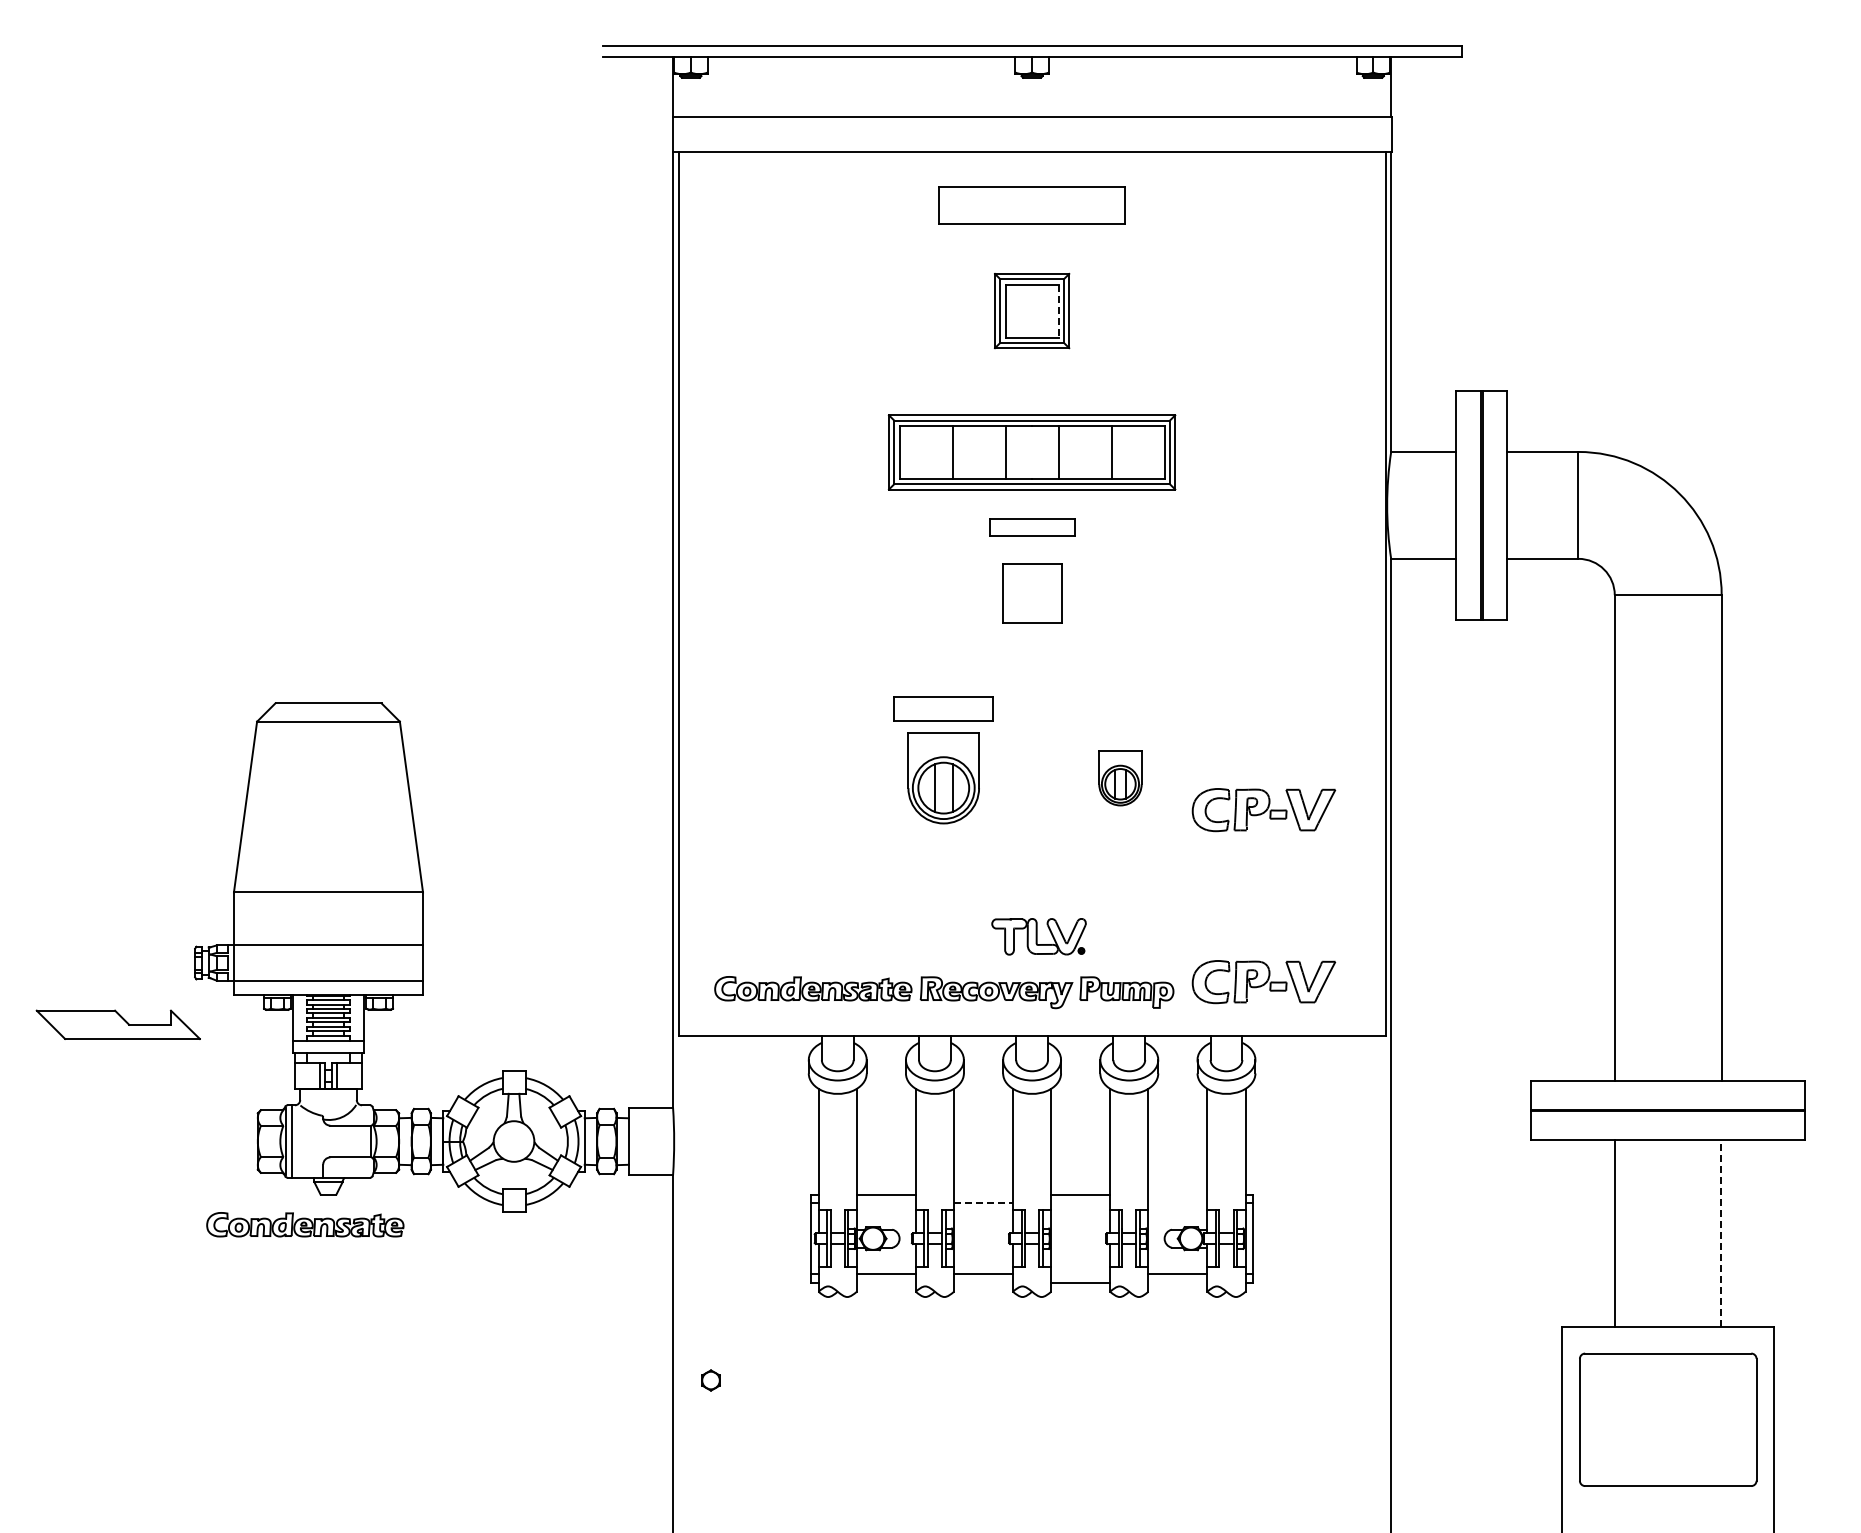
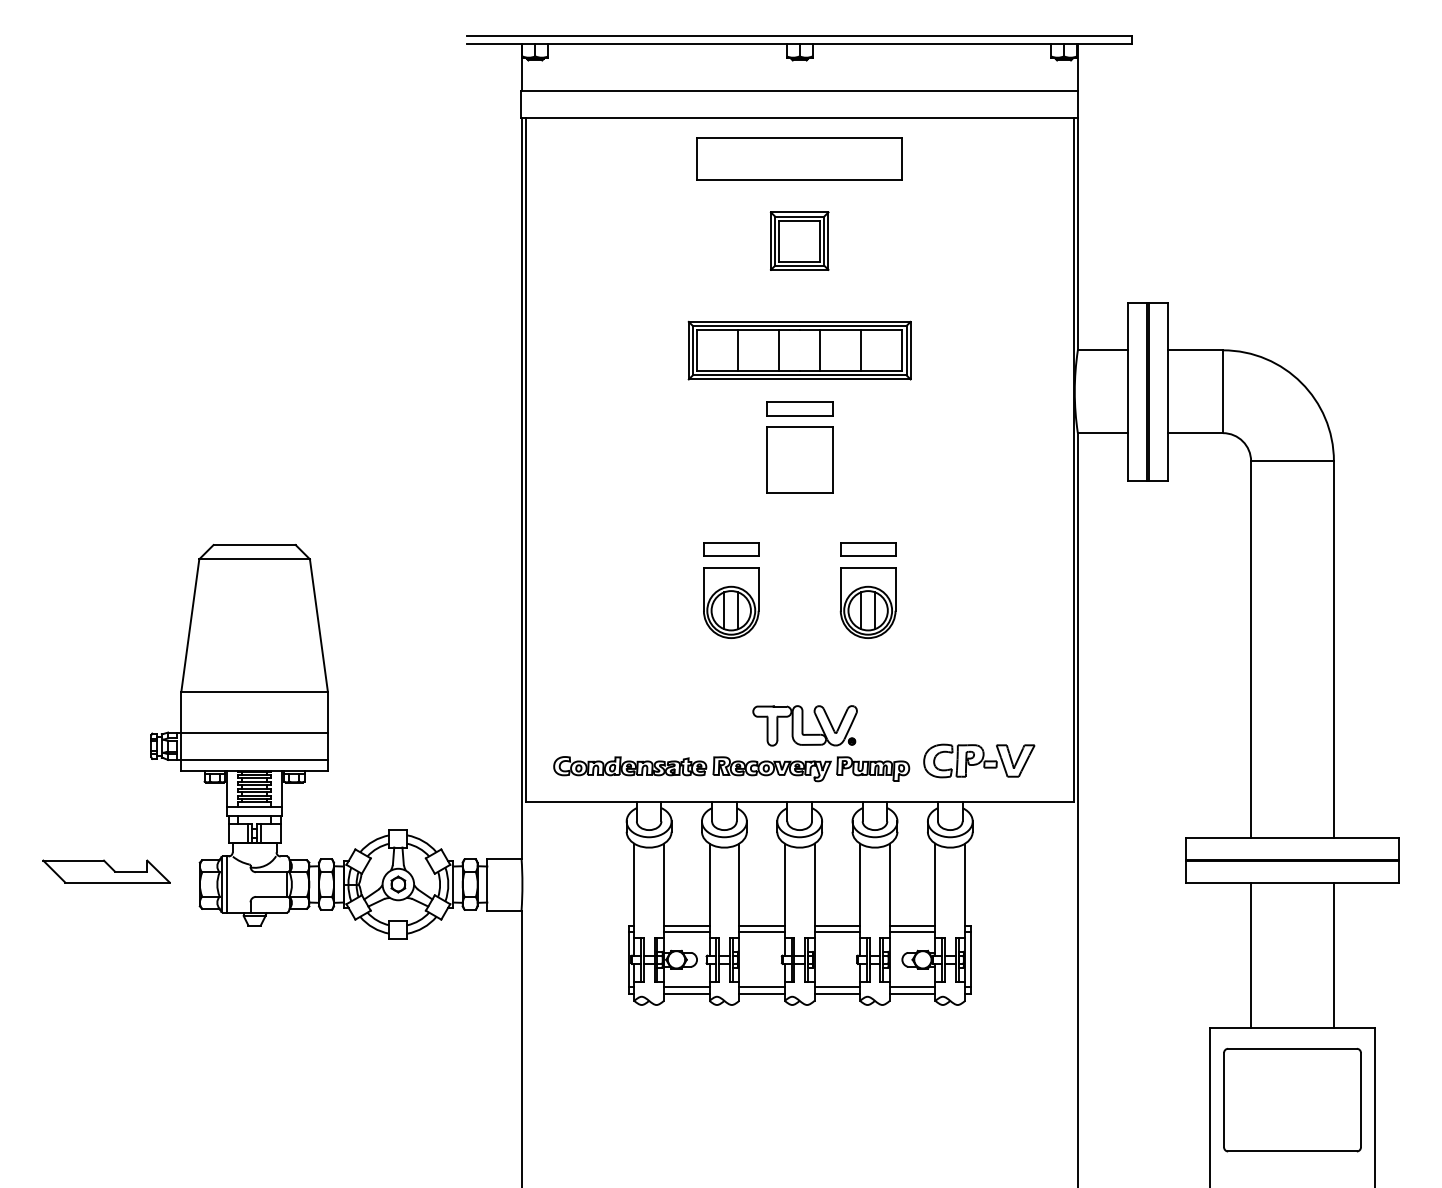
part: (1032, 205) -> (800, 159), size x1.43
line: (1058, 311) -> (820, 241), dashed -> solid
part: (1032, 593) -> (800, 459), size x1.43
part: (943, 708) -> (731, 549), size x0.71
part: (1120, 708) -> (868, 549), added
part: (1120, 778) -> (868, 603), size x1.67
part: (1263, 810) -> (978, 628), removed
part: (1038, 936) -> (804, 725), size x1.43
part: (117, 1024) -> (105, 871), moved
line: (983, 1194) -> (762, 925), added
line: (1177, 1194) -> (912, 925), added
line: (885, 1203) -> (686, 932), added
line: (984, 1203) -> (762, 932), dashed -> solid
line: (1080, 1203) -> (837, 932), added
line: (1177, 1203) -> (912, 932), added
part: (305, 1224) -> (236, 948), removed
line: (1721, 1233) -> (1333, 955), dashed -> solid
line: (1080, 1274) -> (837, 987), added
line: (885, 1282) -> (686, 993), added
line: (983, 1282) -> (762, 993), added
line: (1177, 1282) -> (912, 993), added
part: (710, 1380) -> (397, 884), moved

